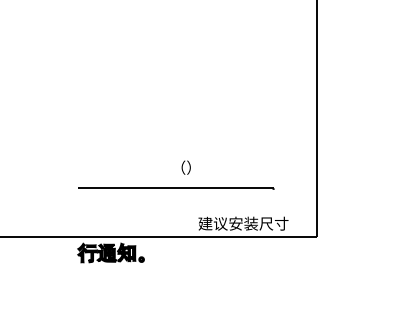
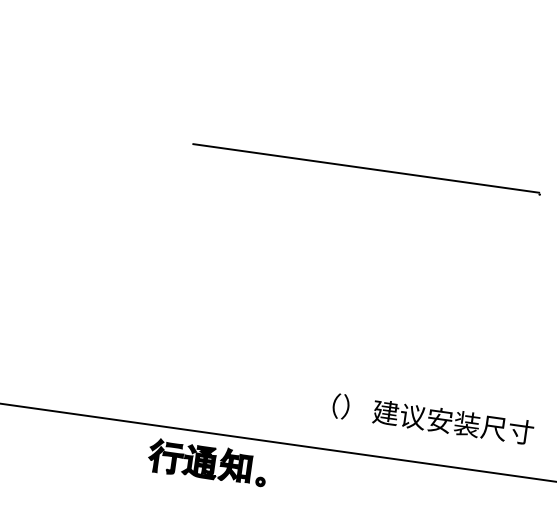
text: (185, 167) -> (339, 405), moved
line: (176, 188) -> (367, 168), moved
text: (243, 223) -> (453, 421), moved

